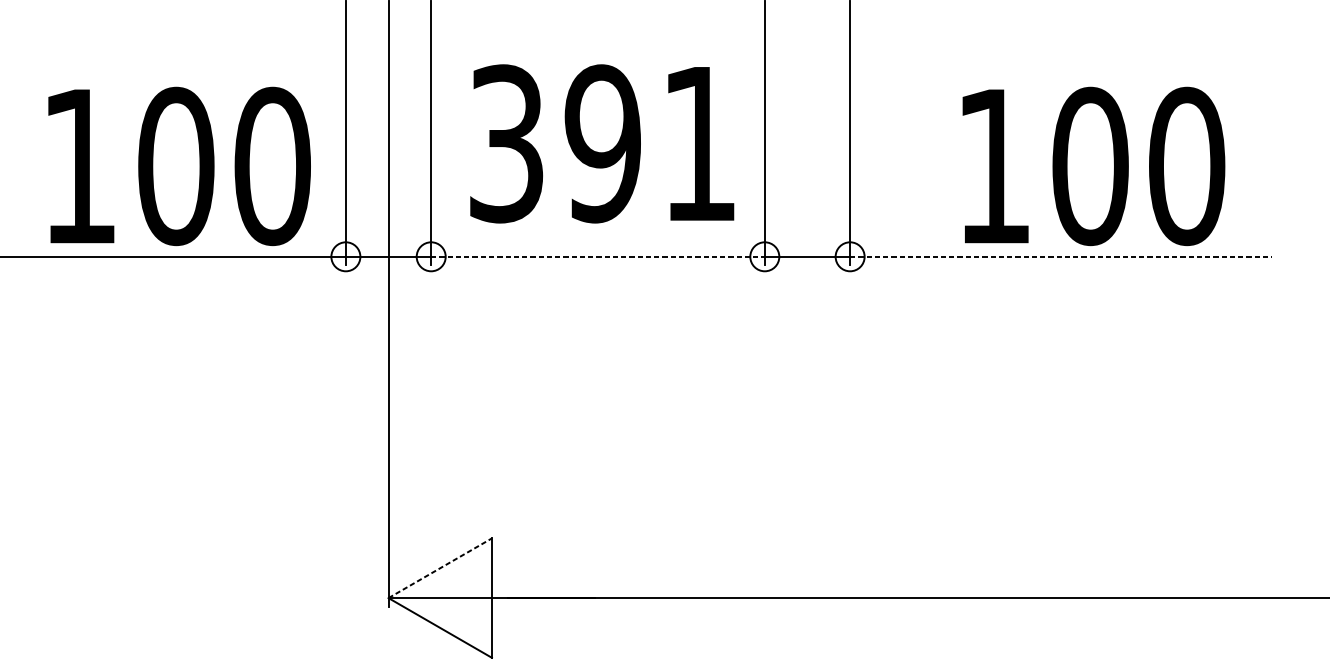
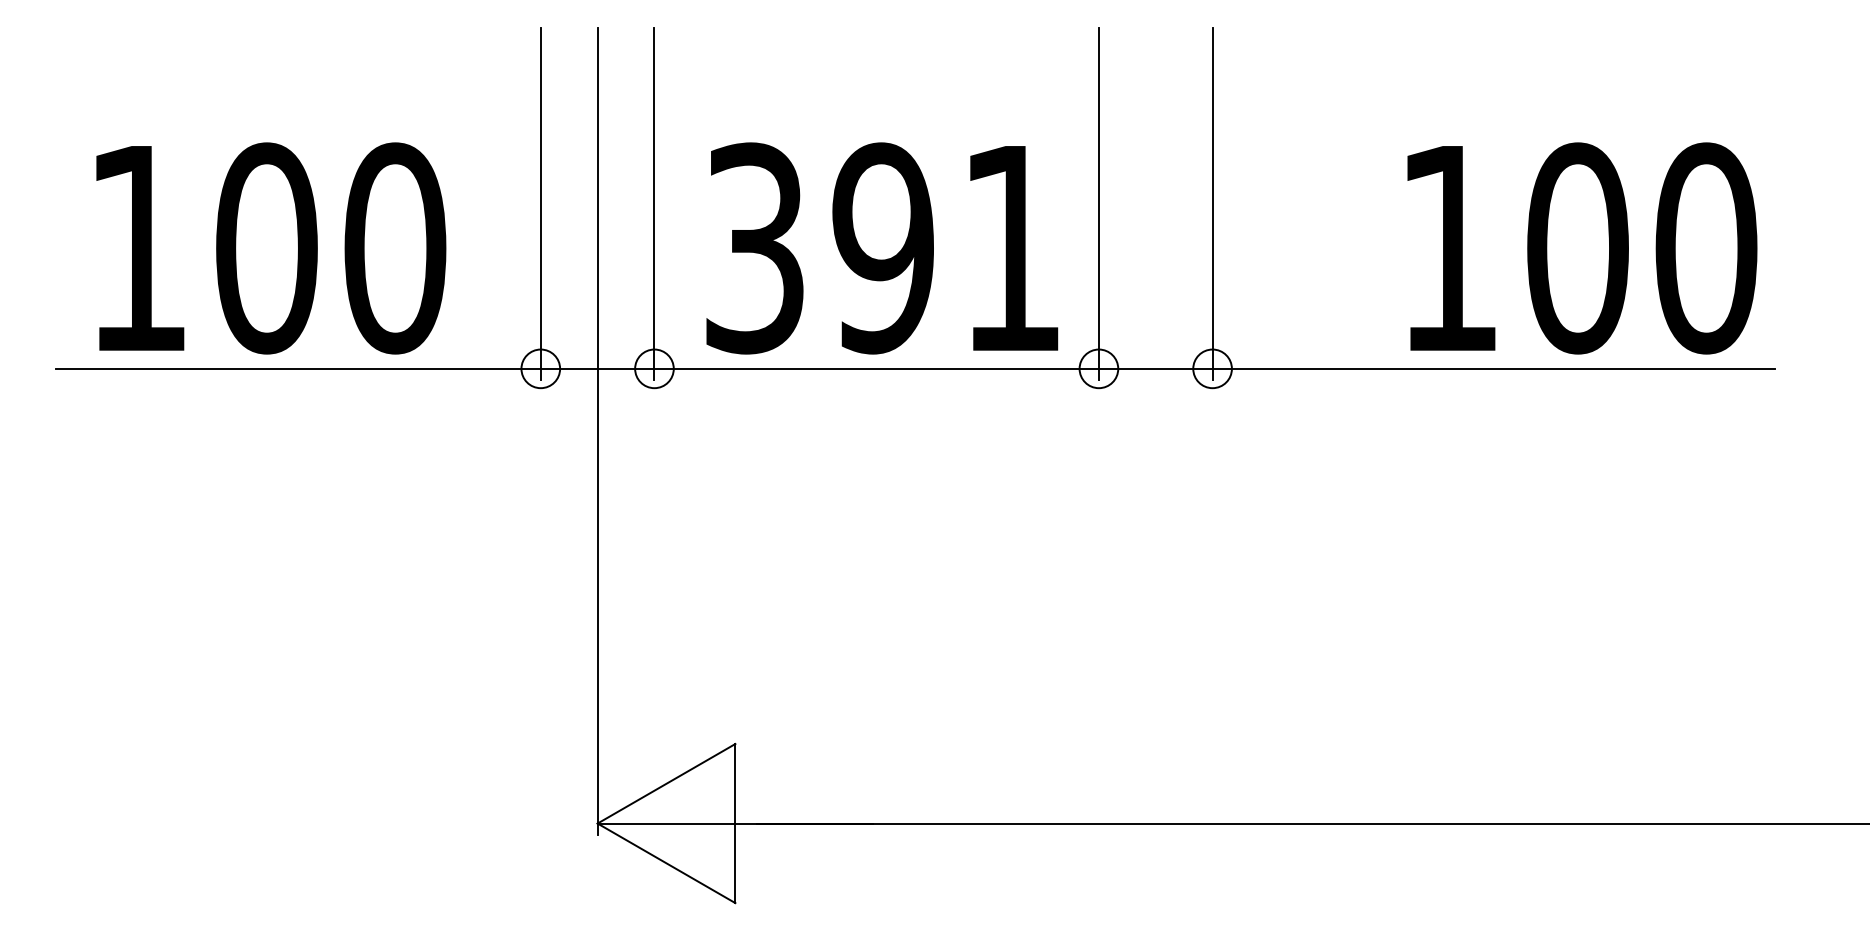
text: (602, 143) -> (882, 248), moved
text: (179, 166) -> (271, 248), moved
text: (1094, 166) -> (1582, 248), moved
line: (598, 256) -> (877, 368), dashed -> solid
line: (1060, 256) -> (1493, 368), dashed -> solid
line: (440, 568) -> (666, 783), dashed -> solid

